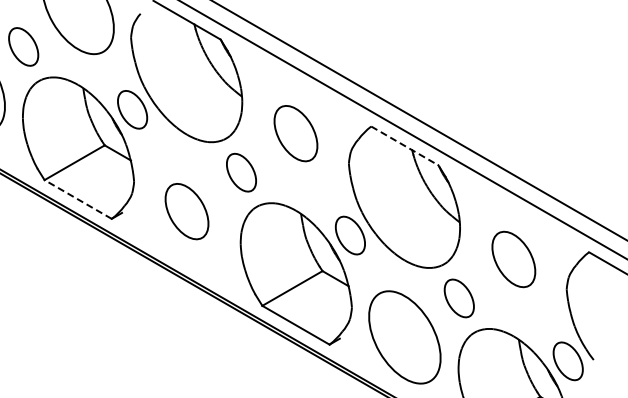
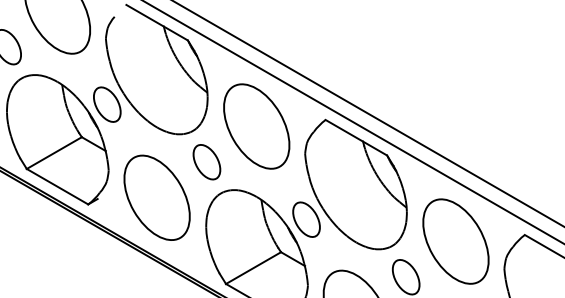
part: (295, 133) -> (256, 126), size x1.67
line: (404, 145) -> (356, 137), dashed -> solid
line: (78, 199) -> (57, 186), dashed -> solid
part: (186, 211) -> (156, 197), size x1.67
part: (513, 259) -> (455, 241), size x1.67

